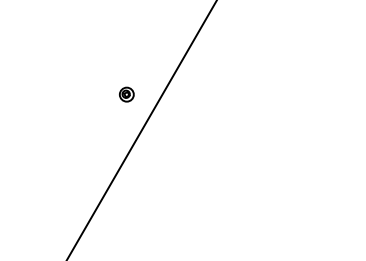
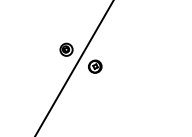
part: (126, 94) -> (66, 49), size x1.67
part: (182, 126) -> (95, 66), added

